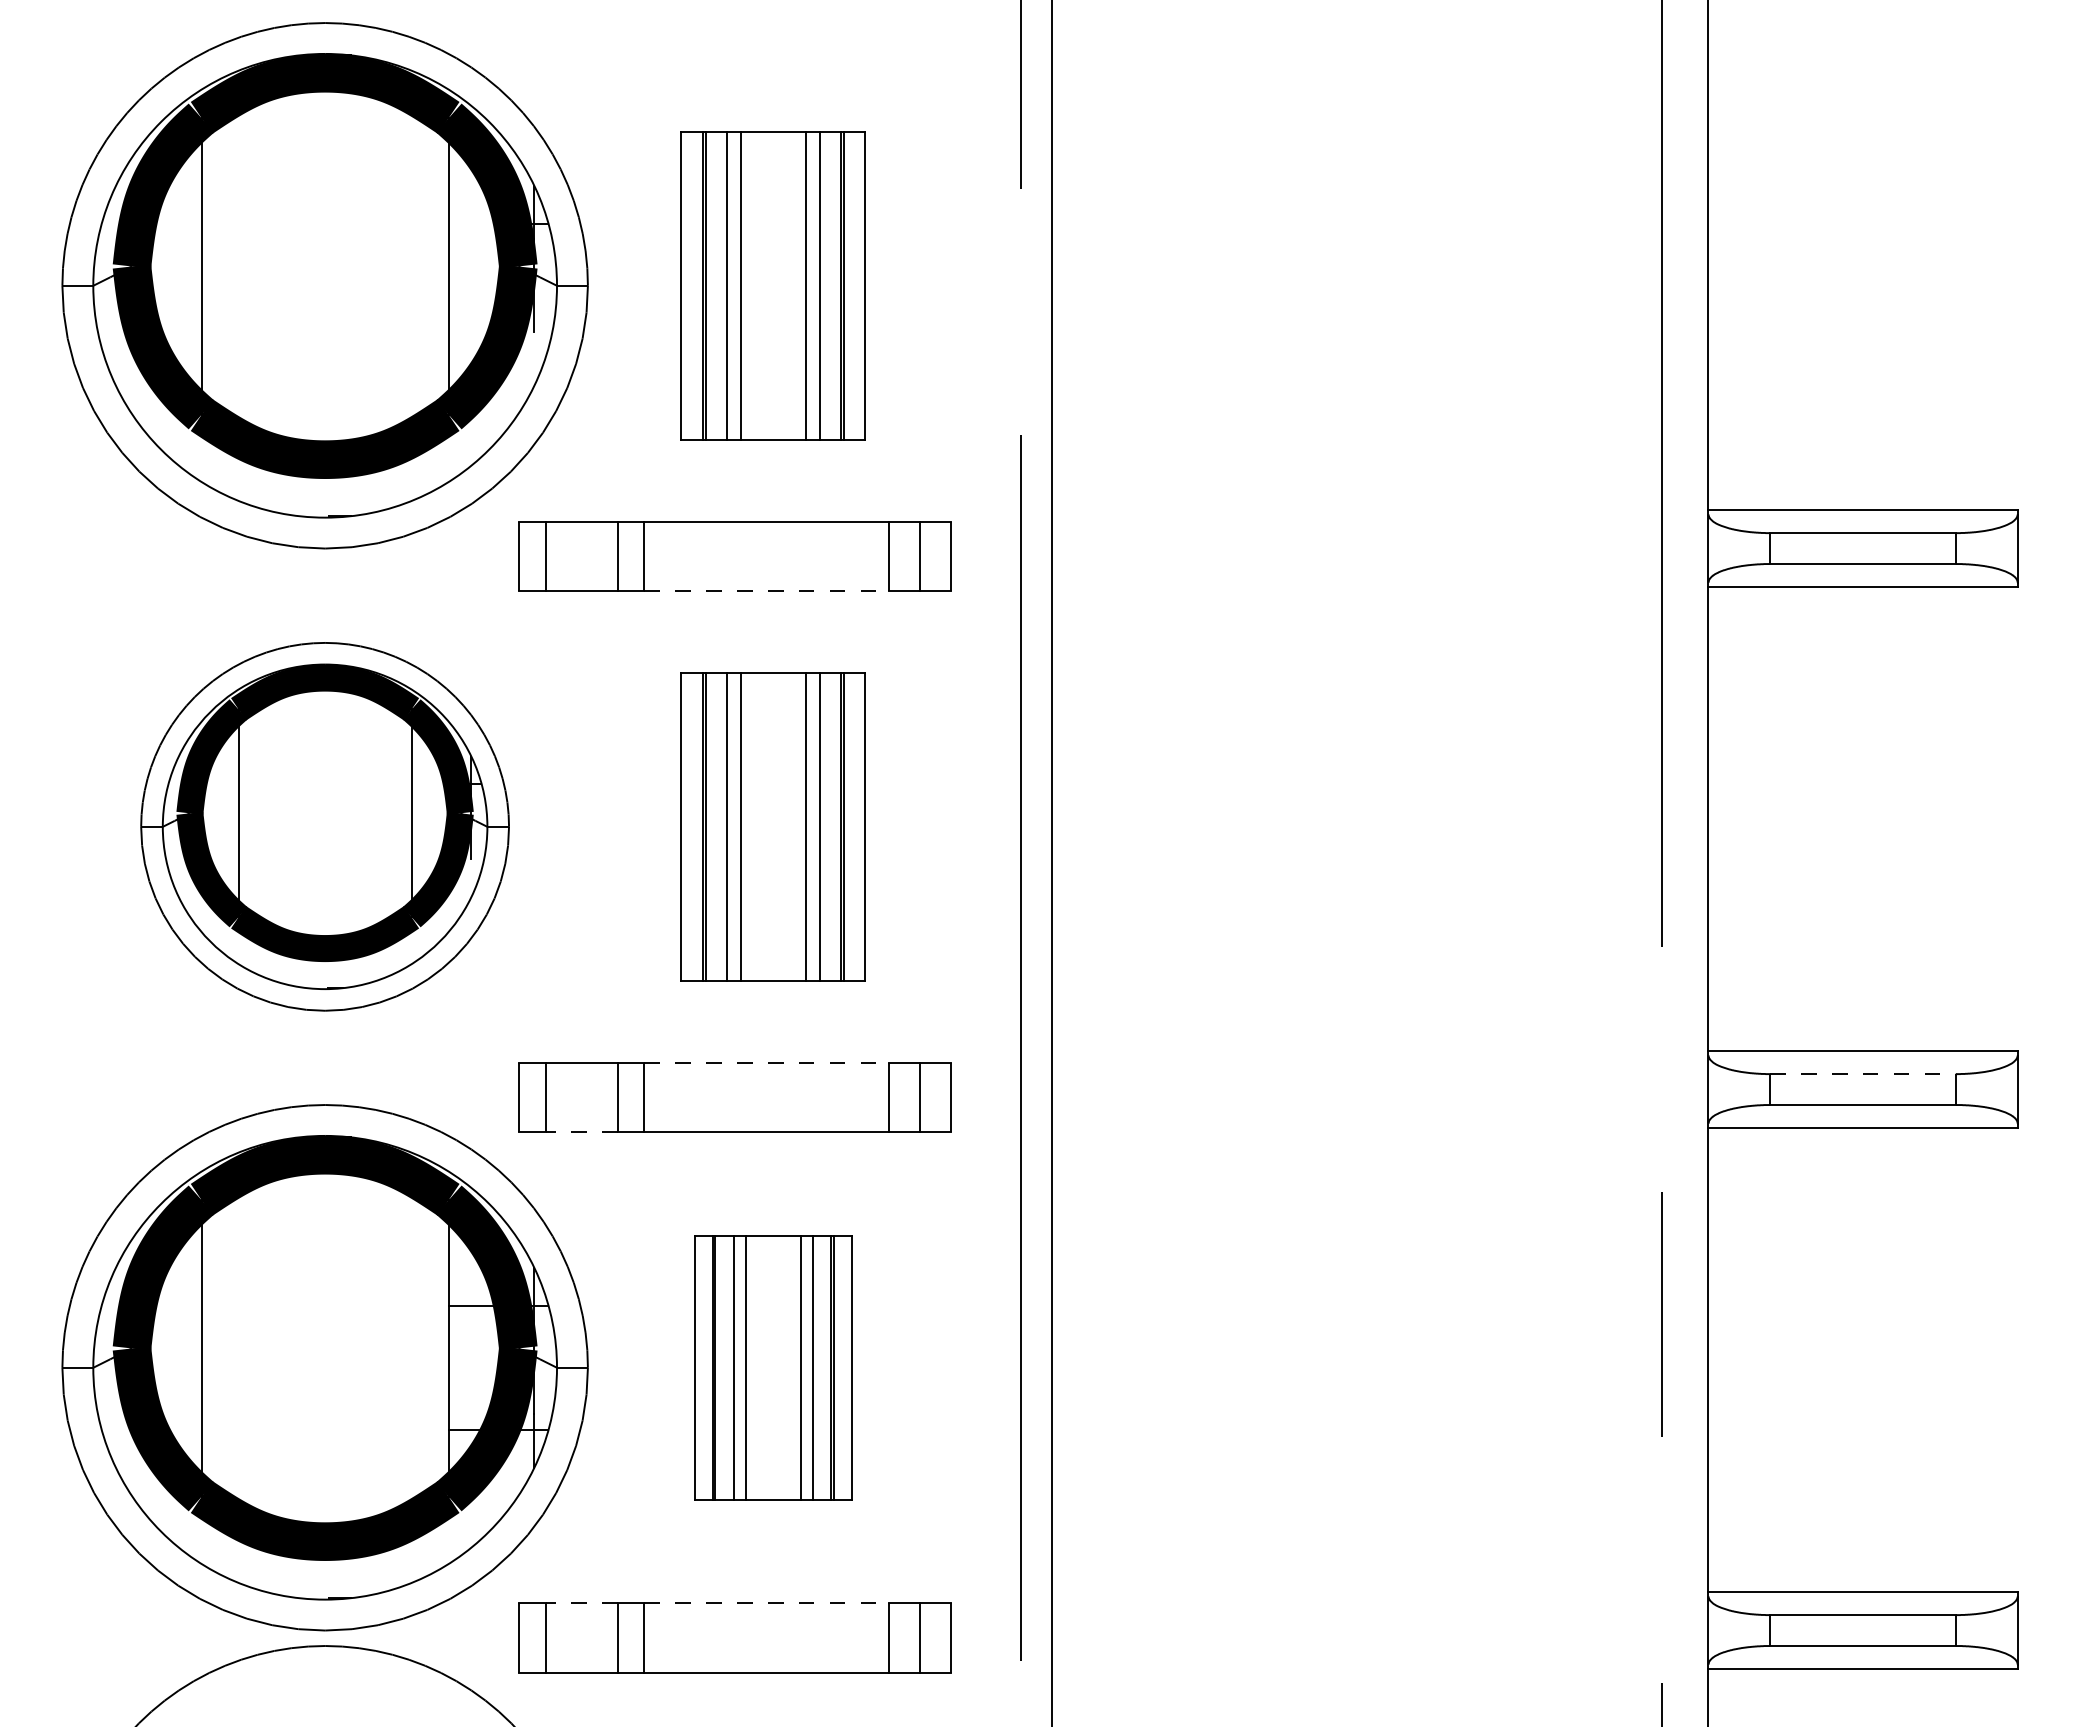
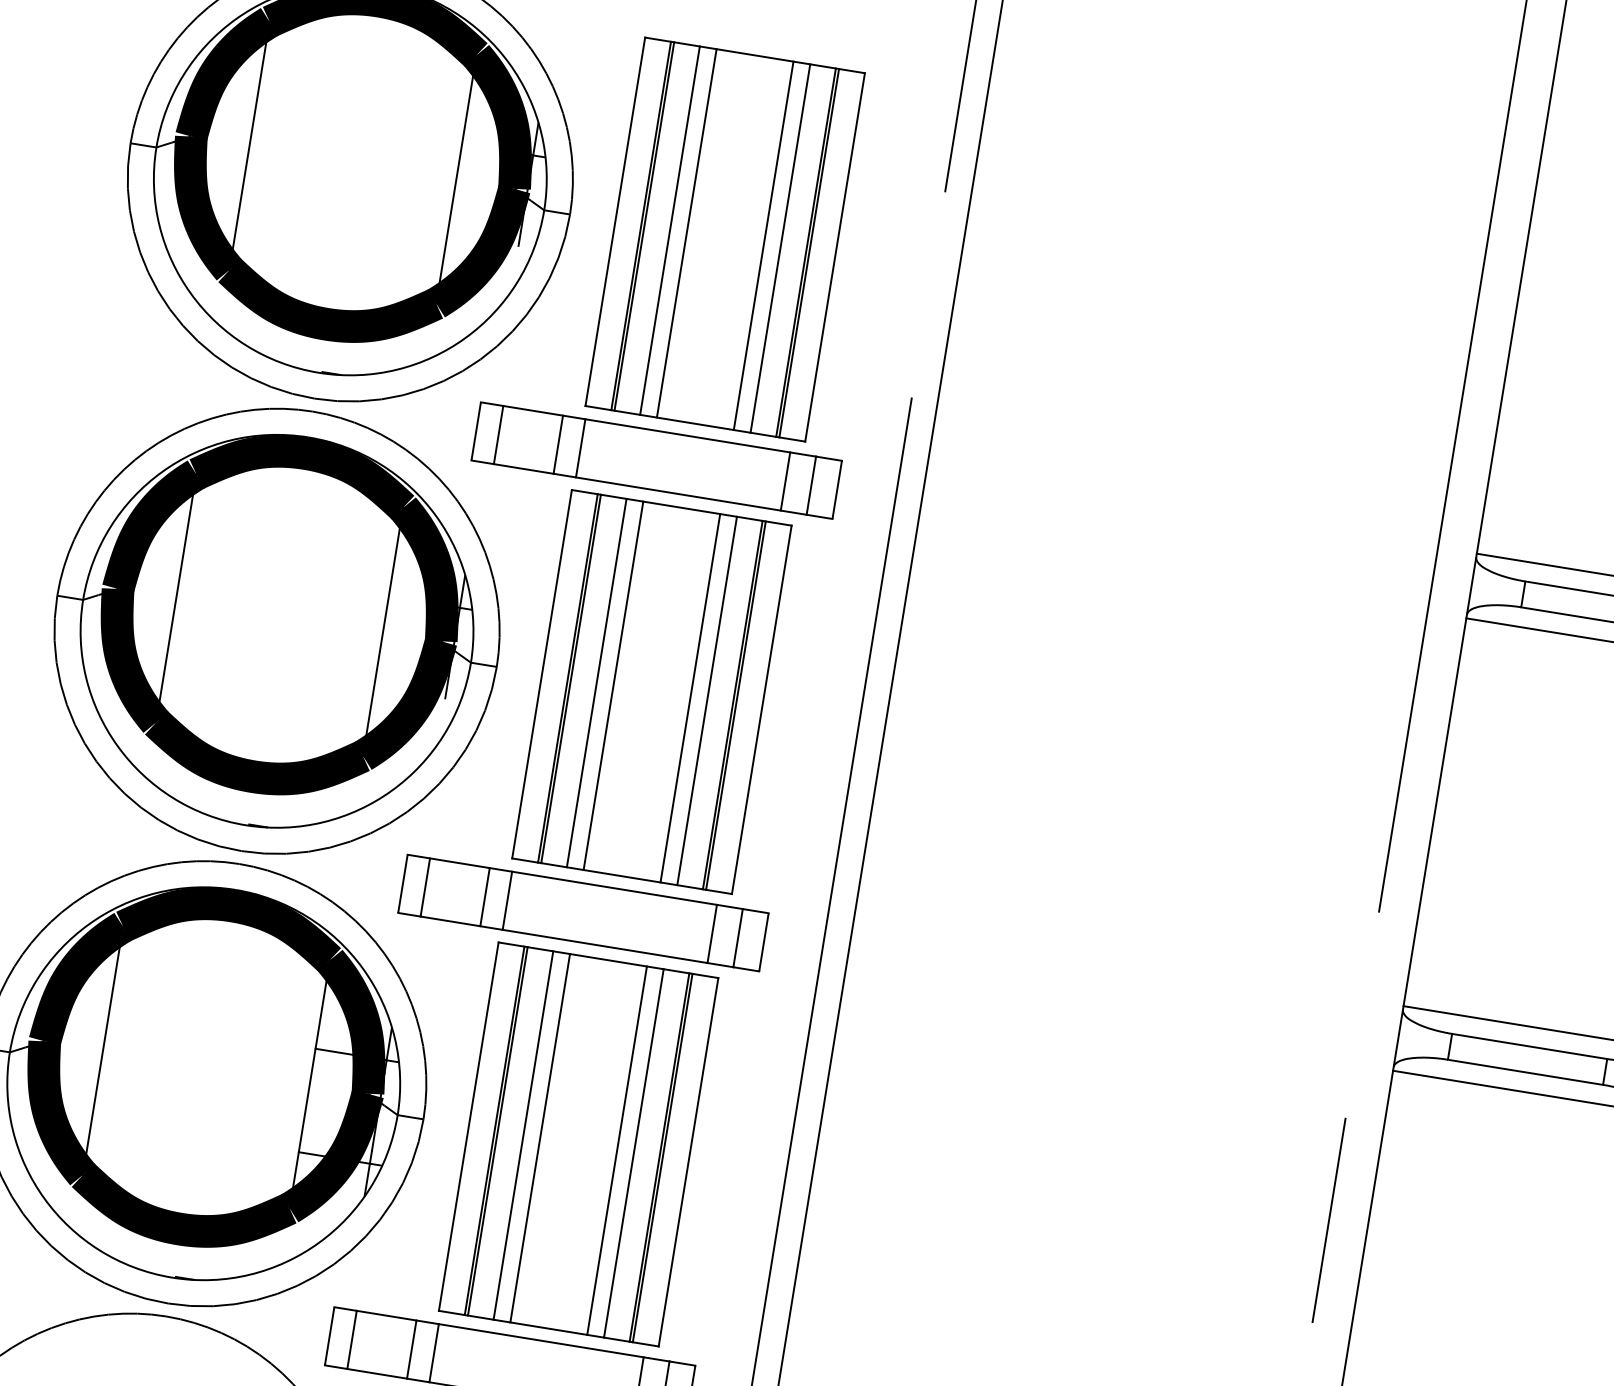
part: (773, 285) -> (725, 239), size x1.43
line: (767, 591) -> (678, 494), dashed -> solid
part: (324, 826) -> (276, 630), size x1.43
part: (773, 826) -> (652, 691), size x1.43
line: (767, 1062) -> (615, 888), dashed -> solid
line: (1863, 1074) -> (1530, 1046), dashed -> solid
line: (581, 1132) -> (450, 921), dashed -> solid
part: (773, 1367) -> (578, 1144), size x1.67
line: (581, 1603) -> (386, 1315), dashed -> solid
line: (767, 1603) -> (541, 1340), dashed -> solid

